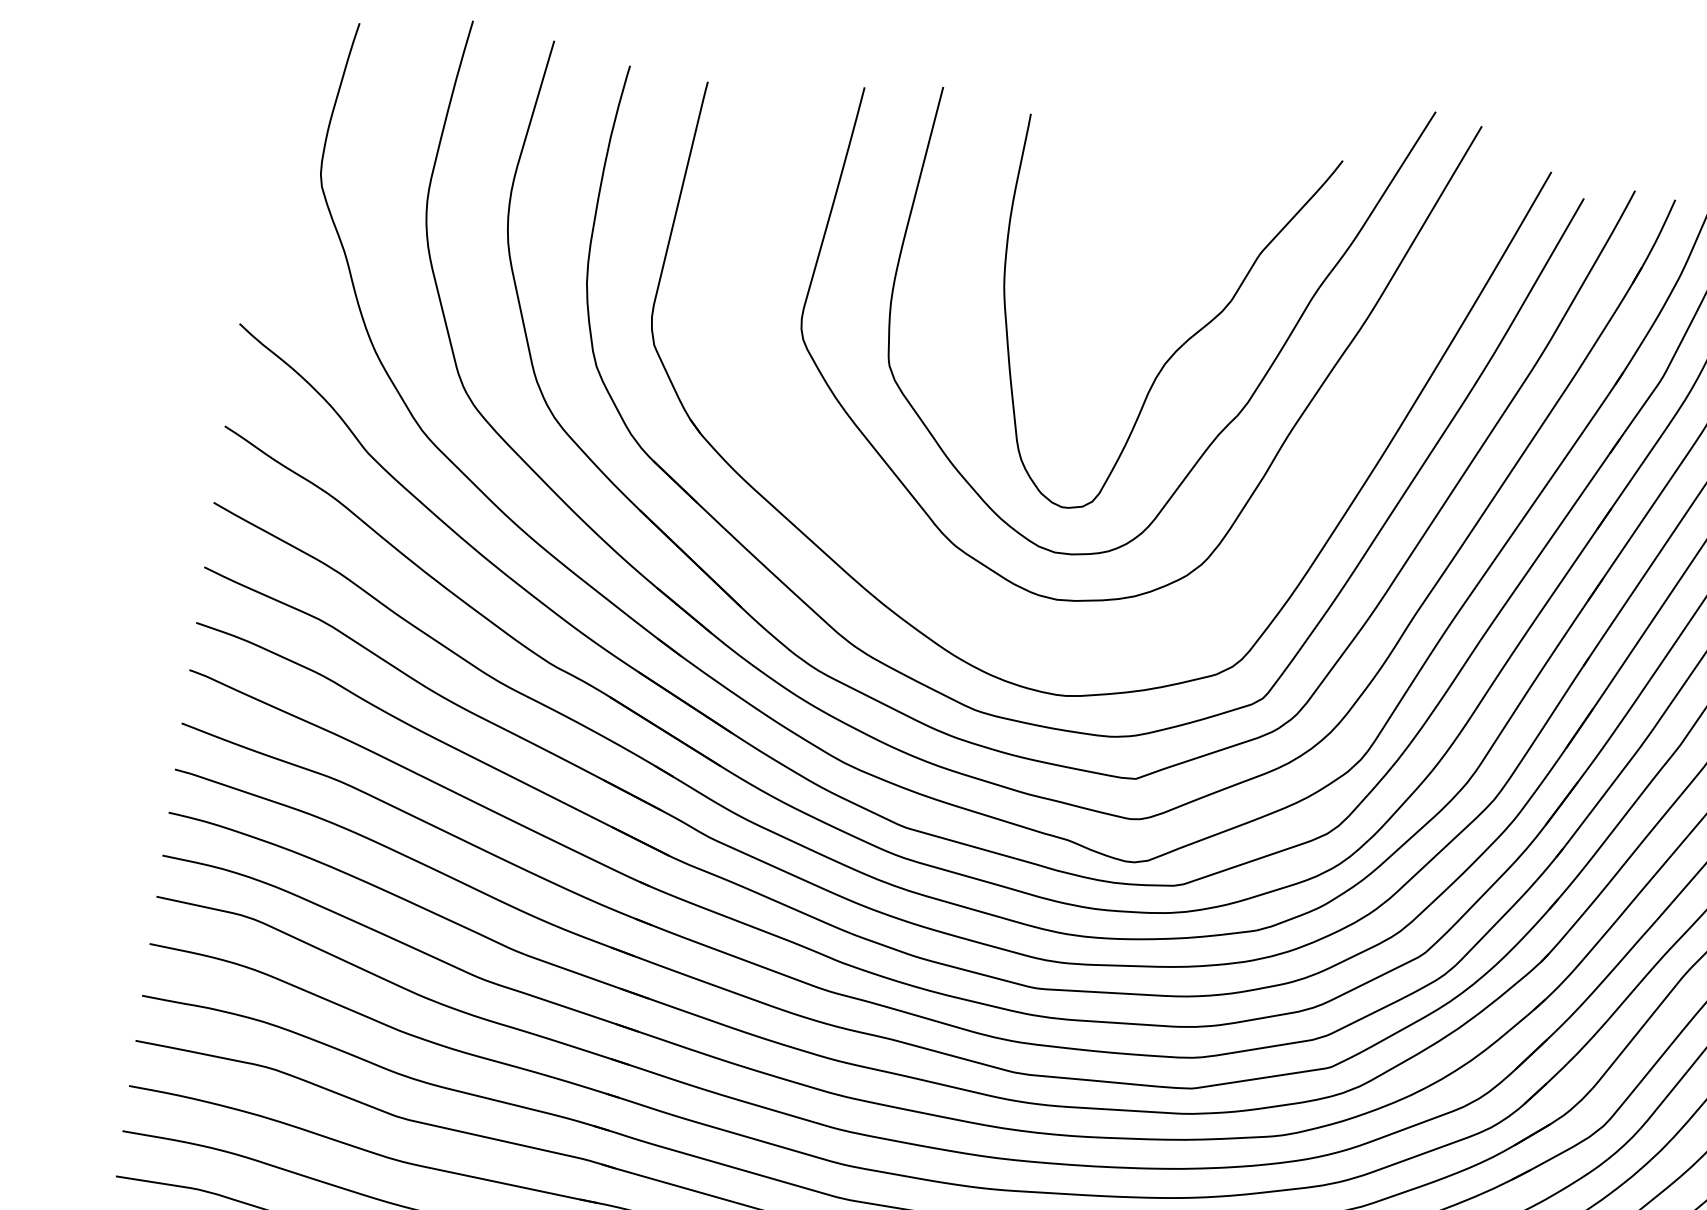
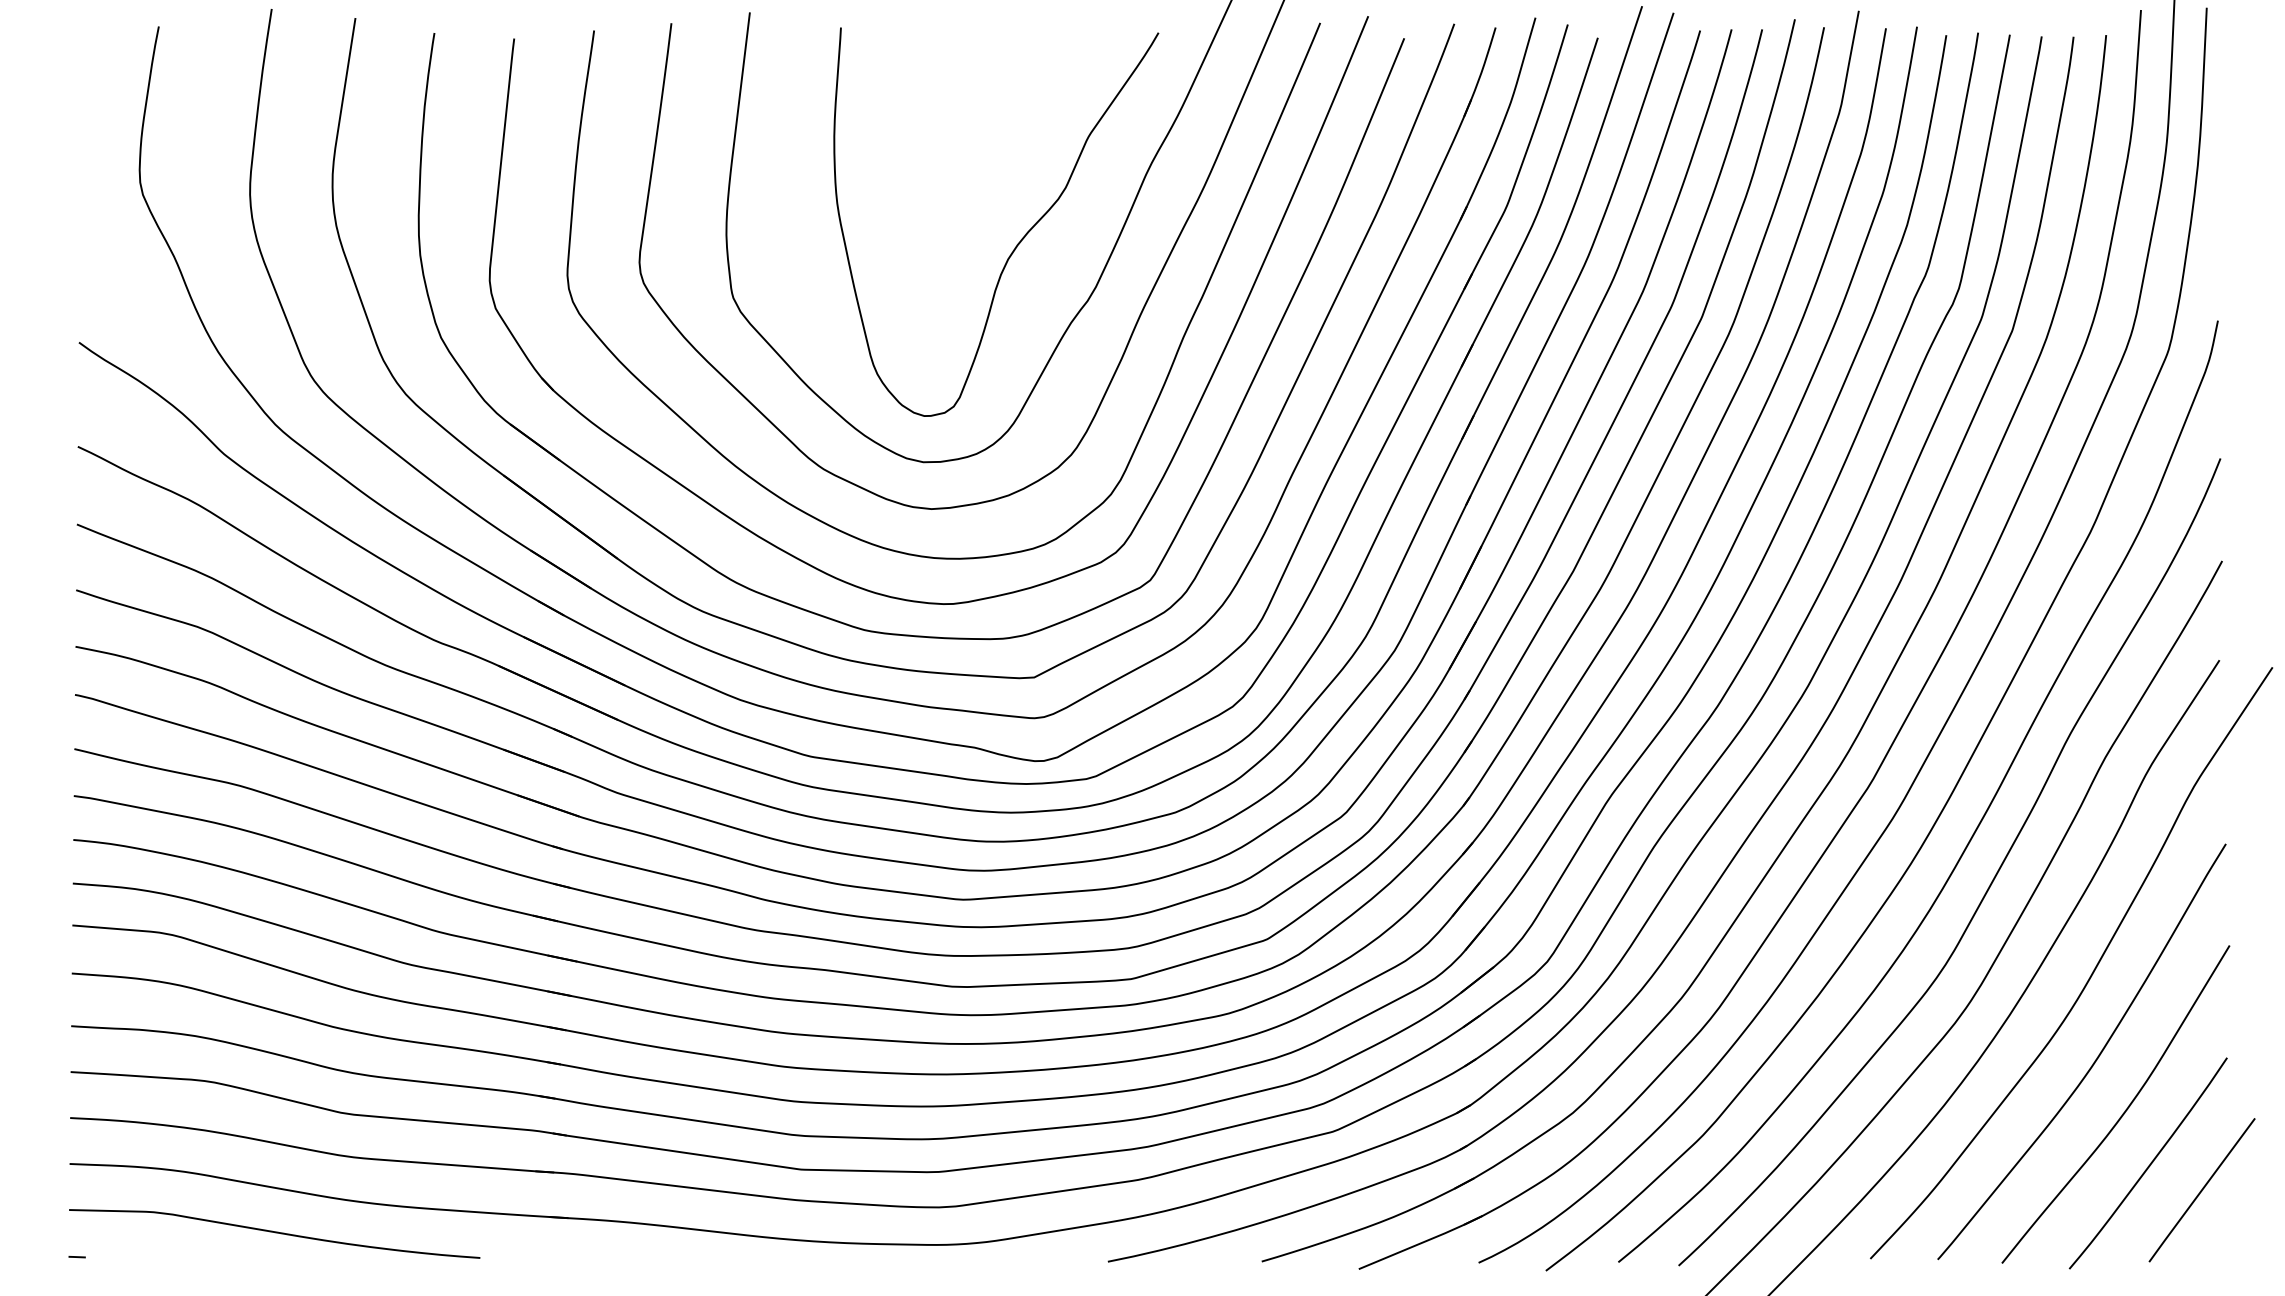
curve: (1300, 508) -> (1162, 385), added

